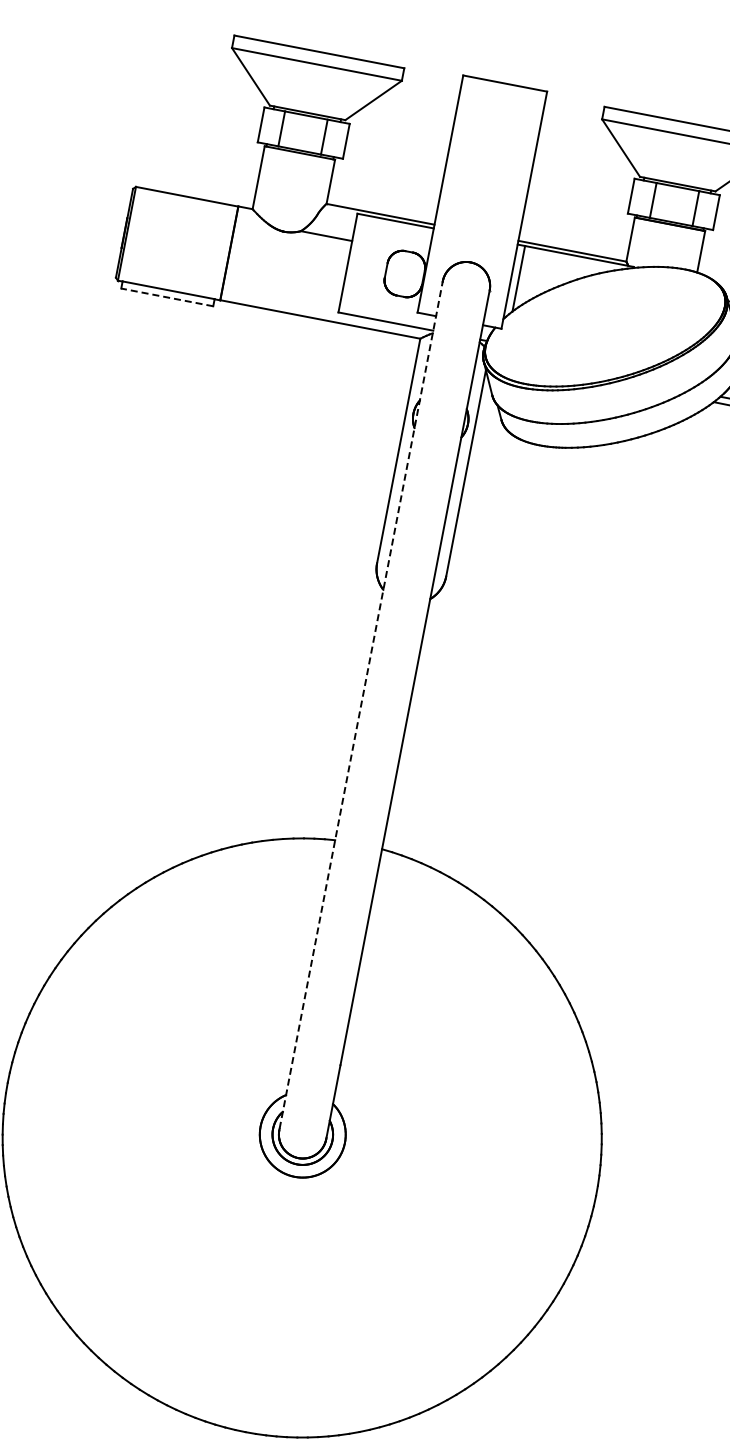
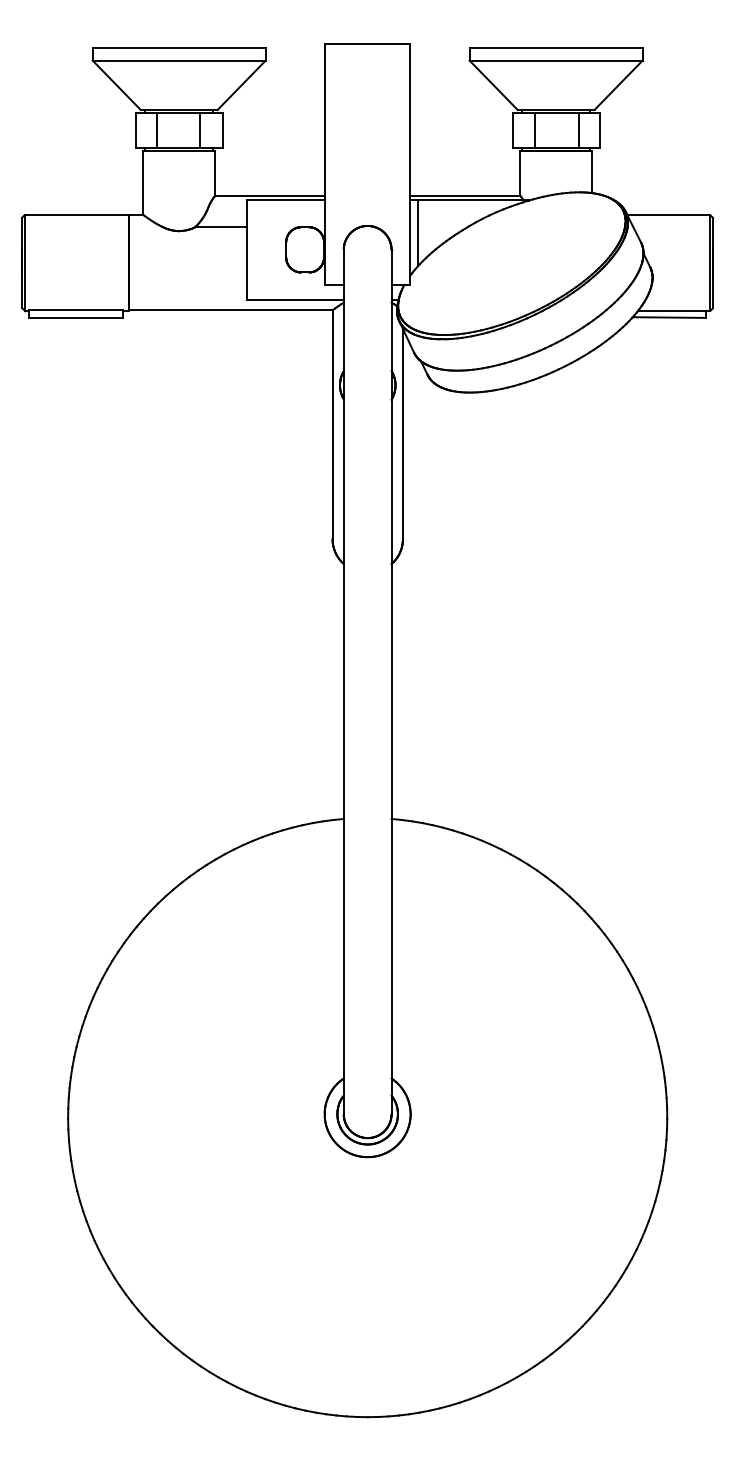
line: (167, 297) -> (76, 317), dashed -> solid
line: (361, 704) -> (343, 680), dashed -> solid

